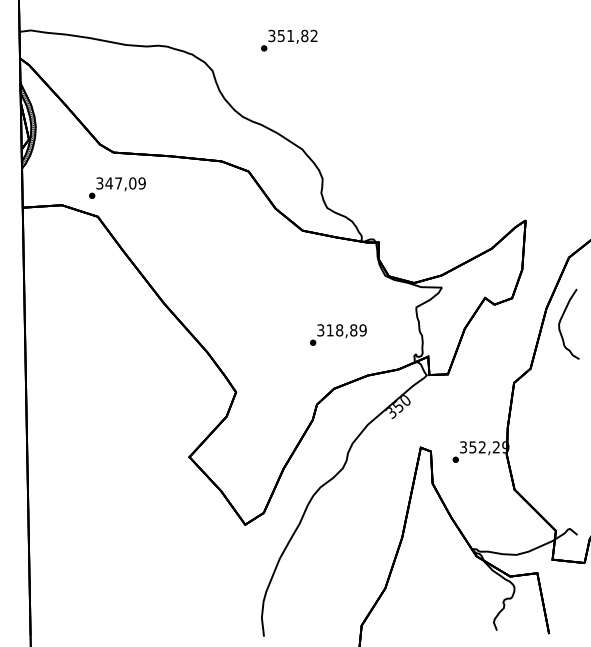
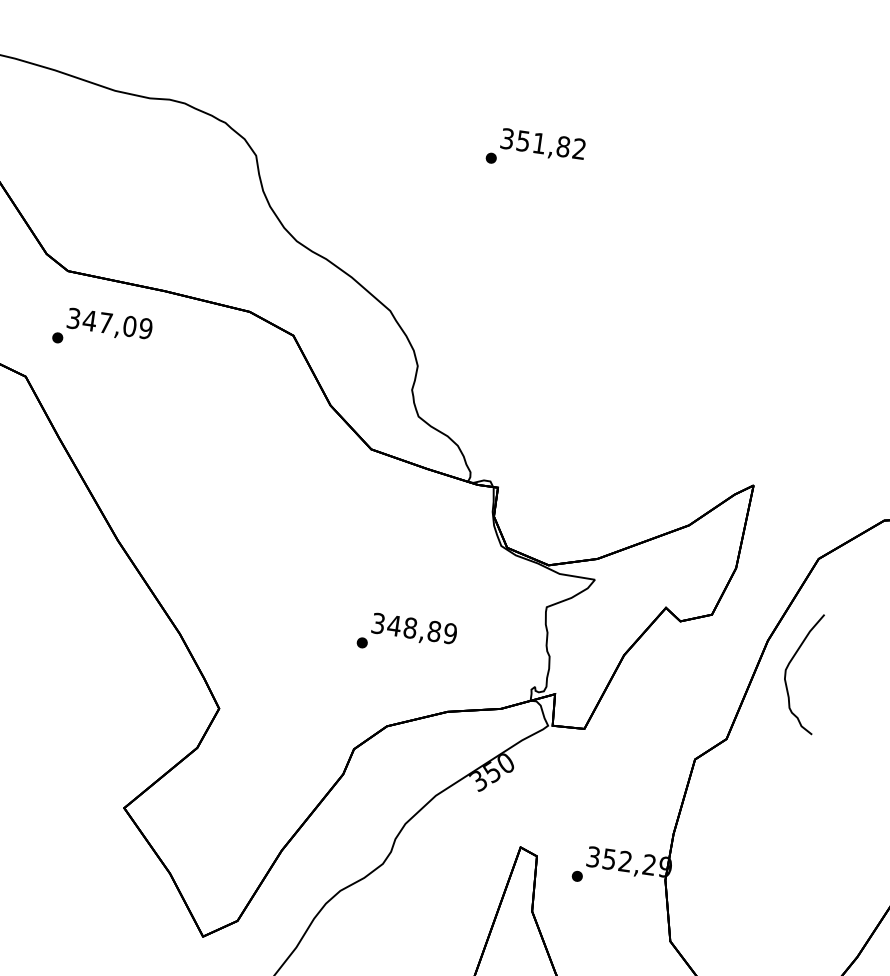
text: (289, 40) -> (536, 150), moved
text: (117, 187) -> (102, 329), moved
text: (330, 330) -> (394, 626), 318,89 -> 348,89

